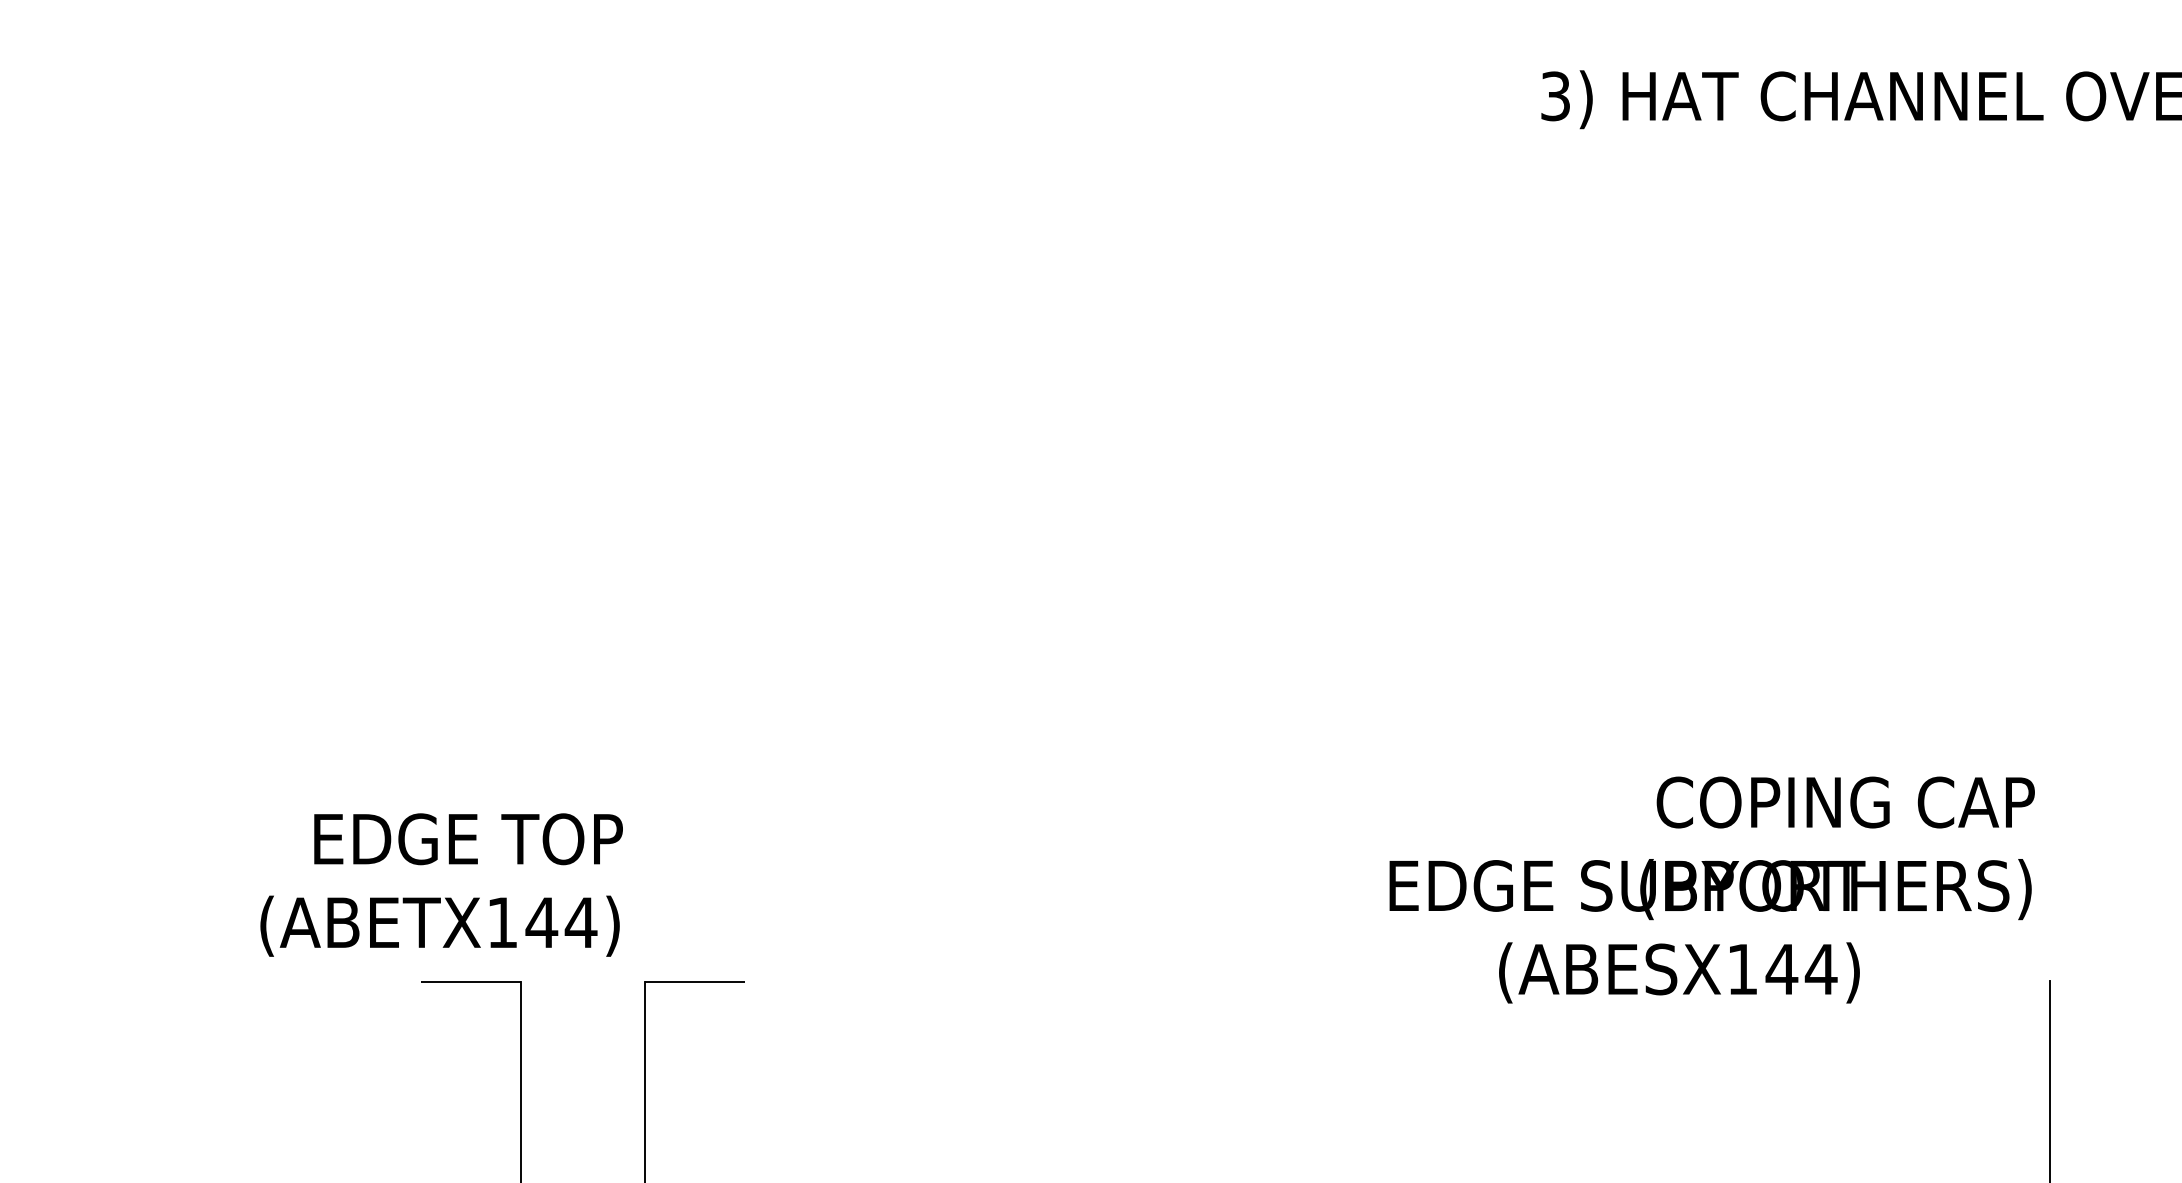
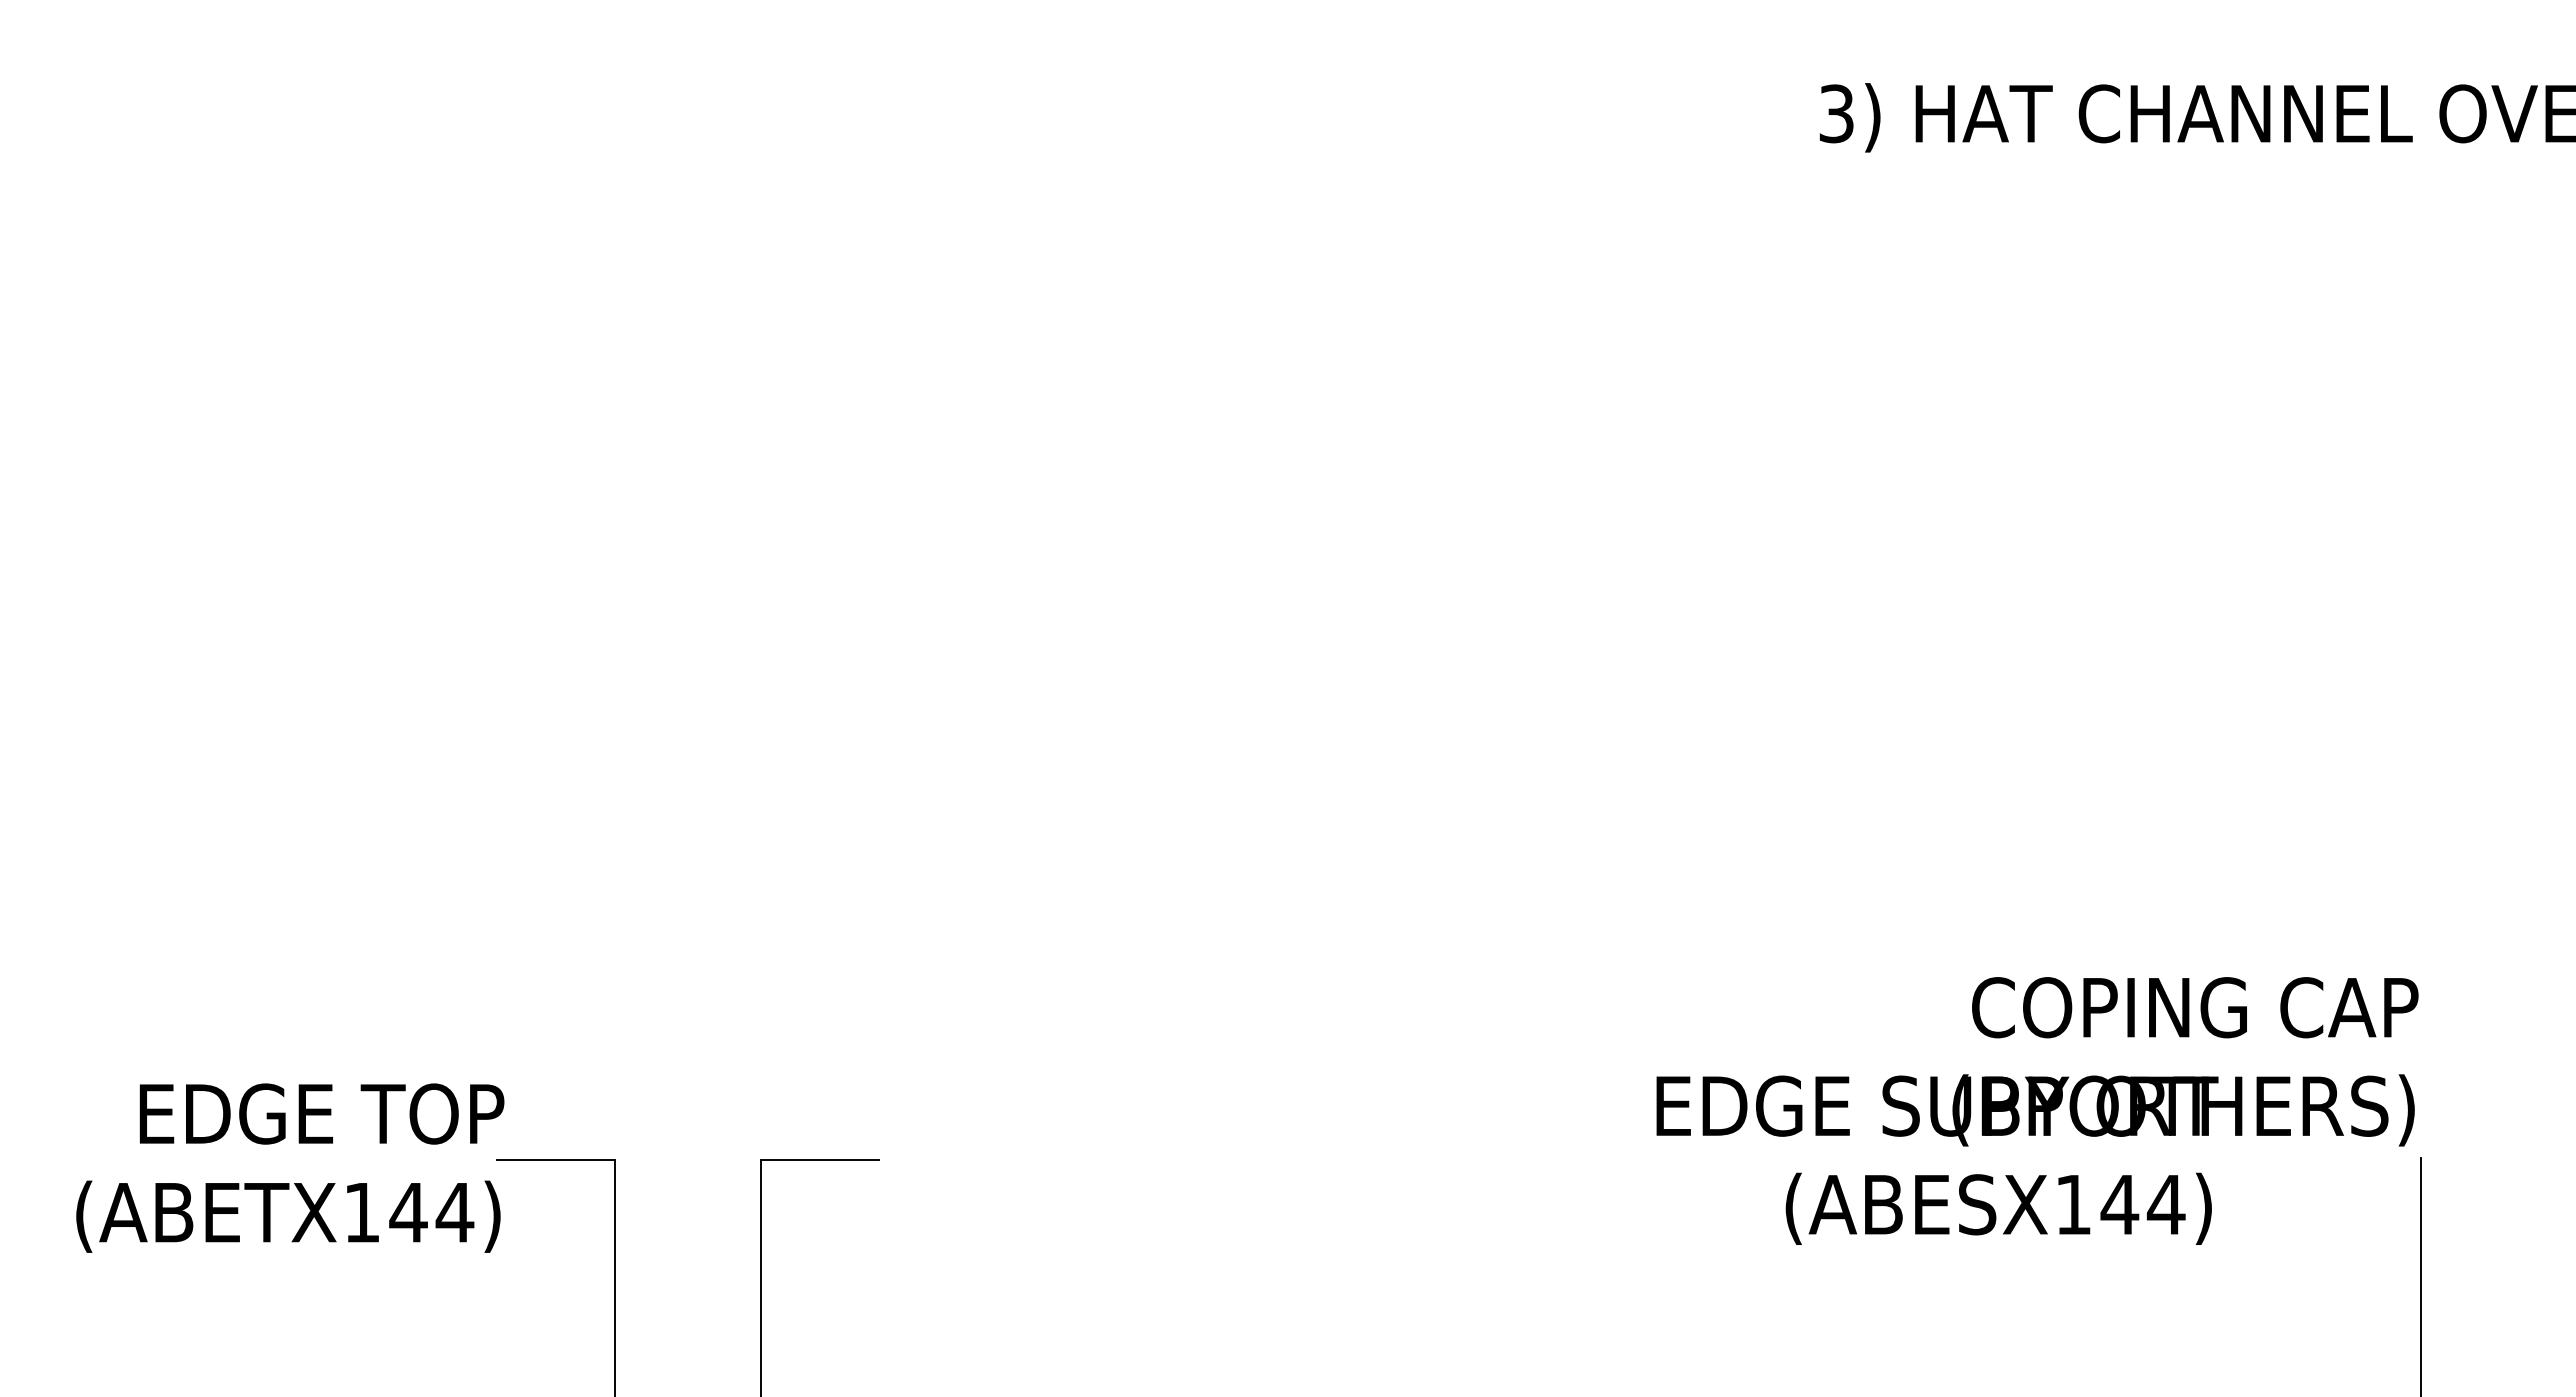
text: (441, 884) -> (290, 1167), moved
text: (1712, 889) -> (2037, 1110), moved

